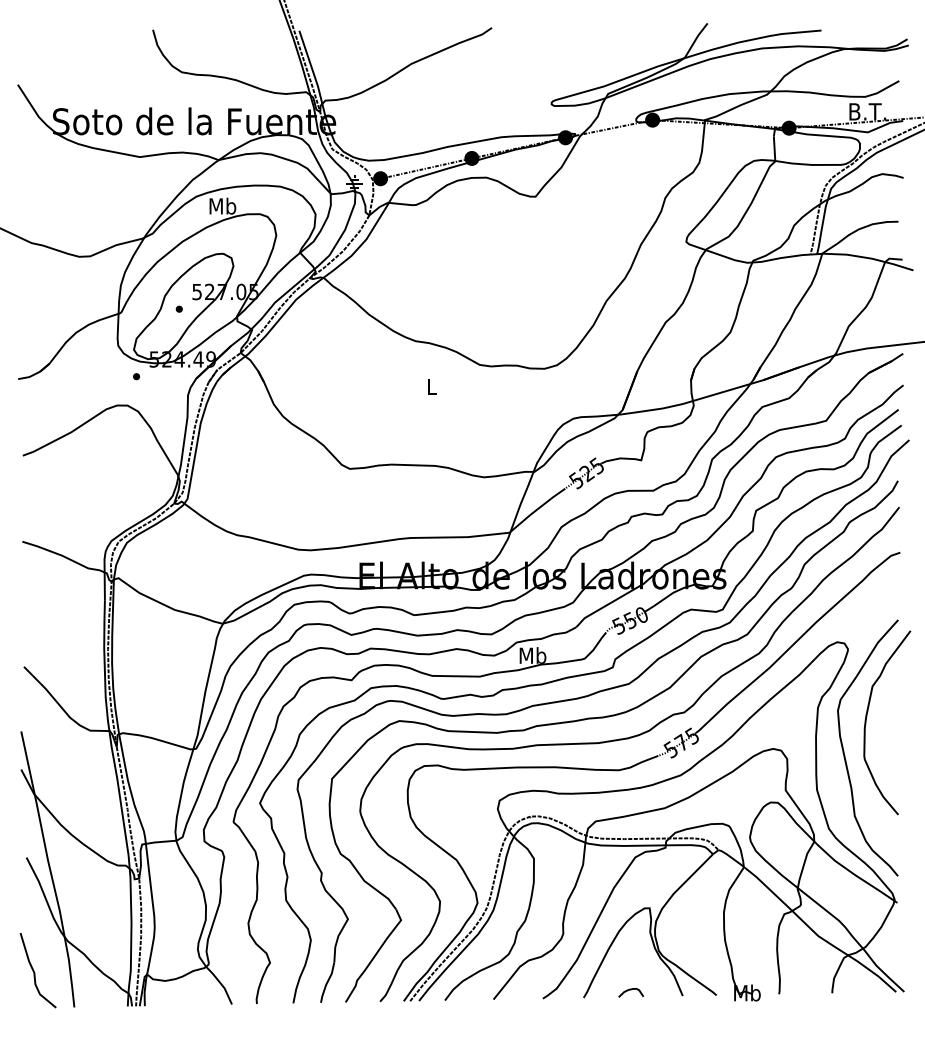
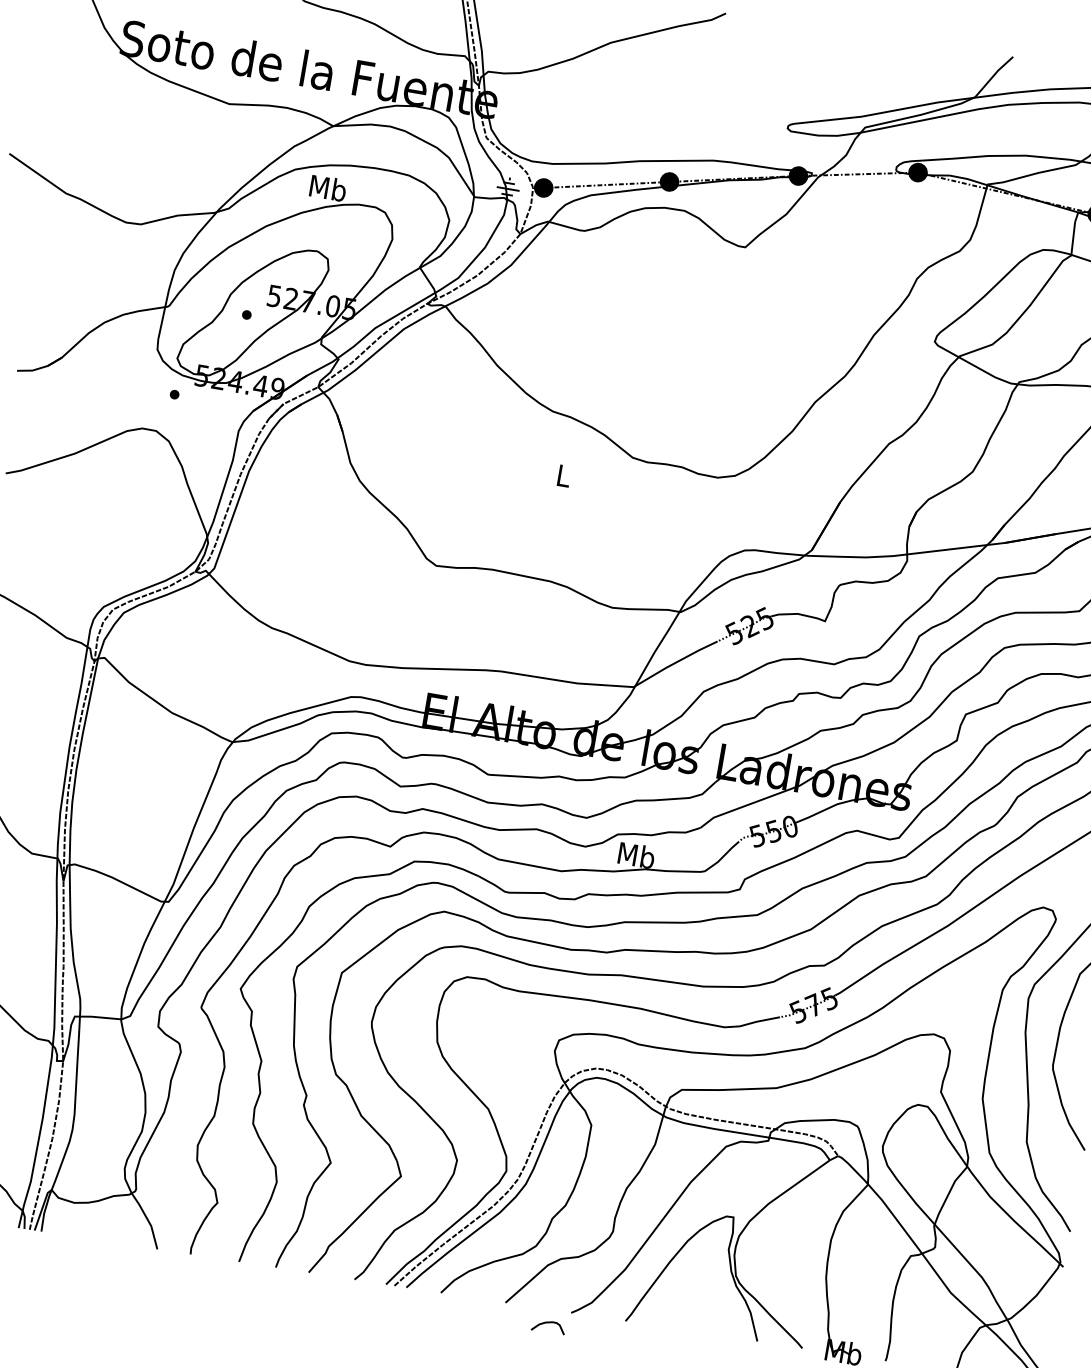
curve: (631, 990) -> (549, 1323), moved

